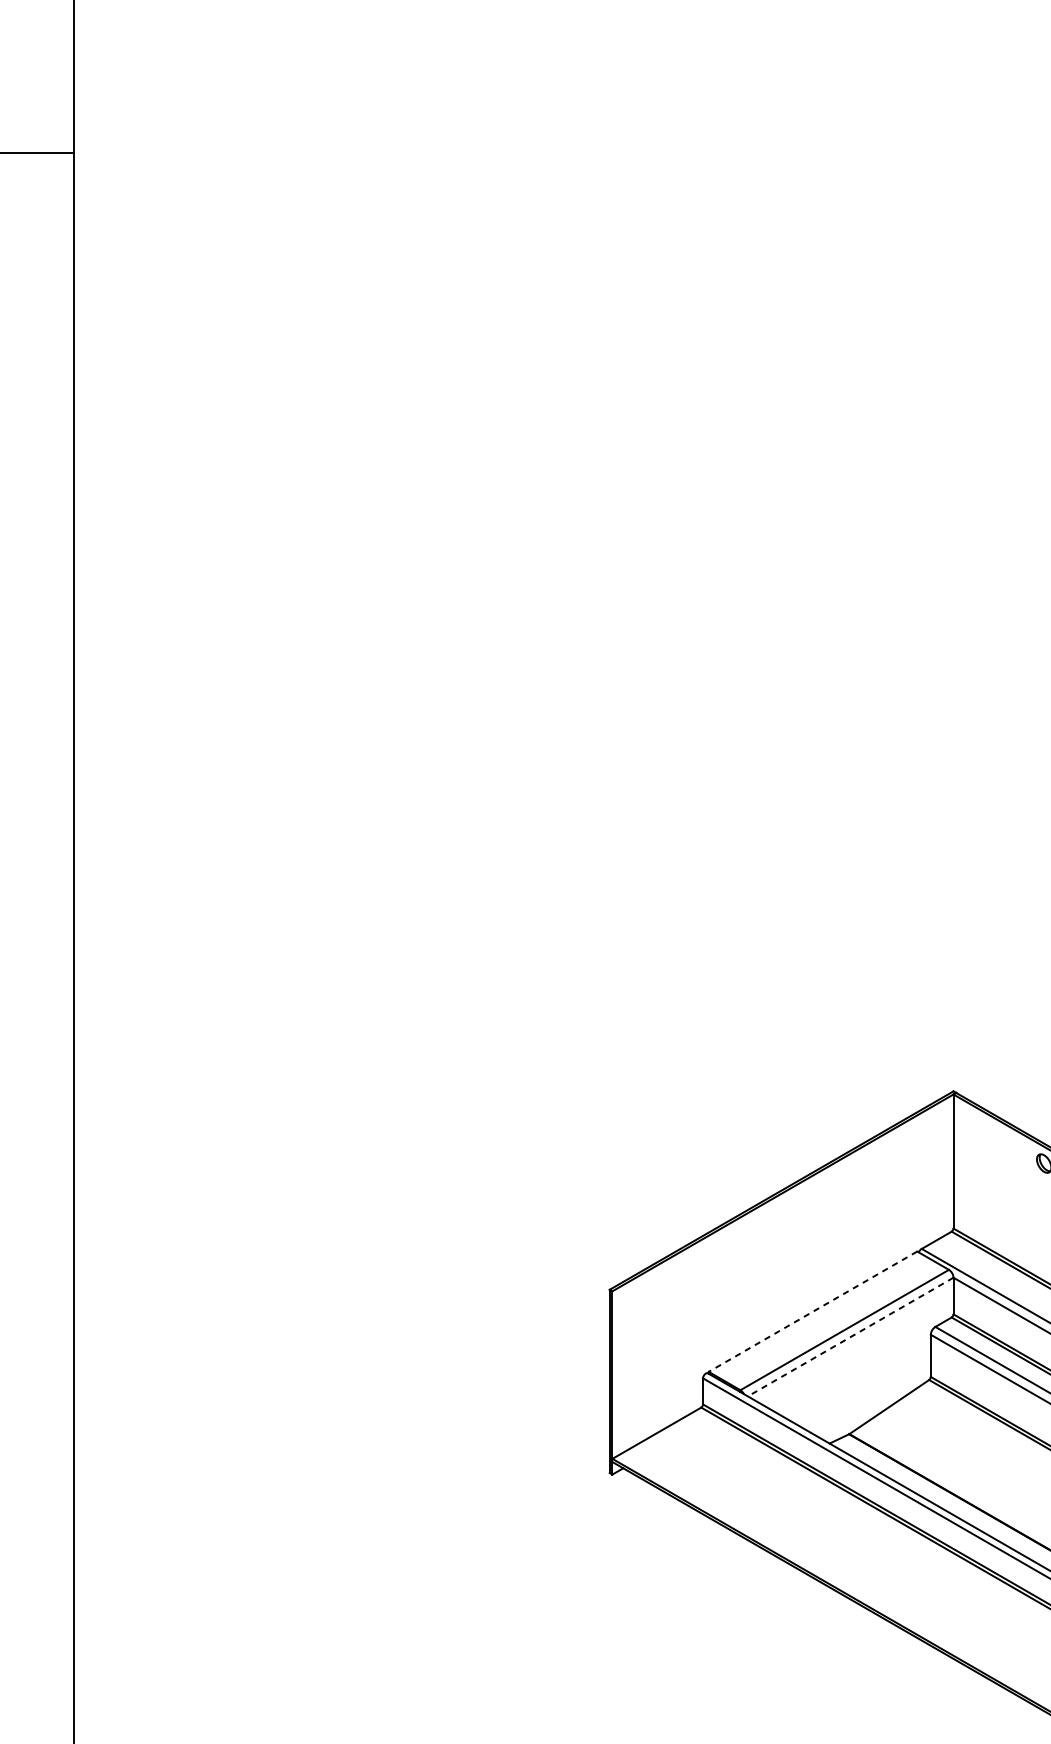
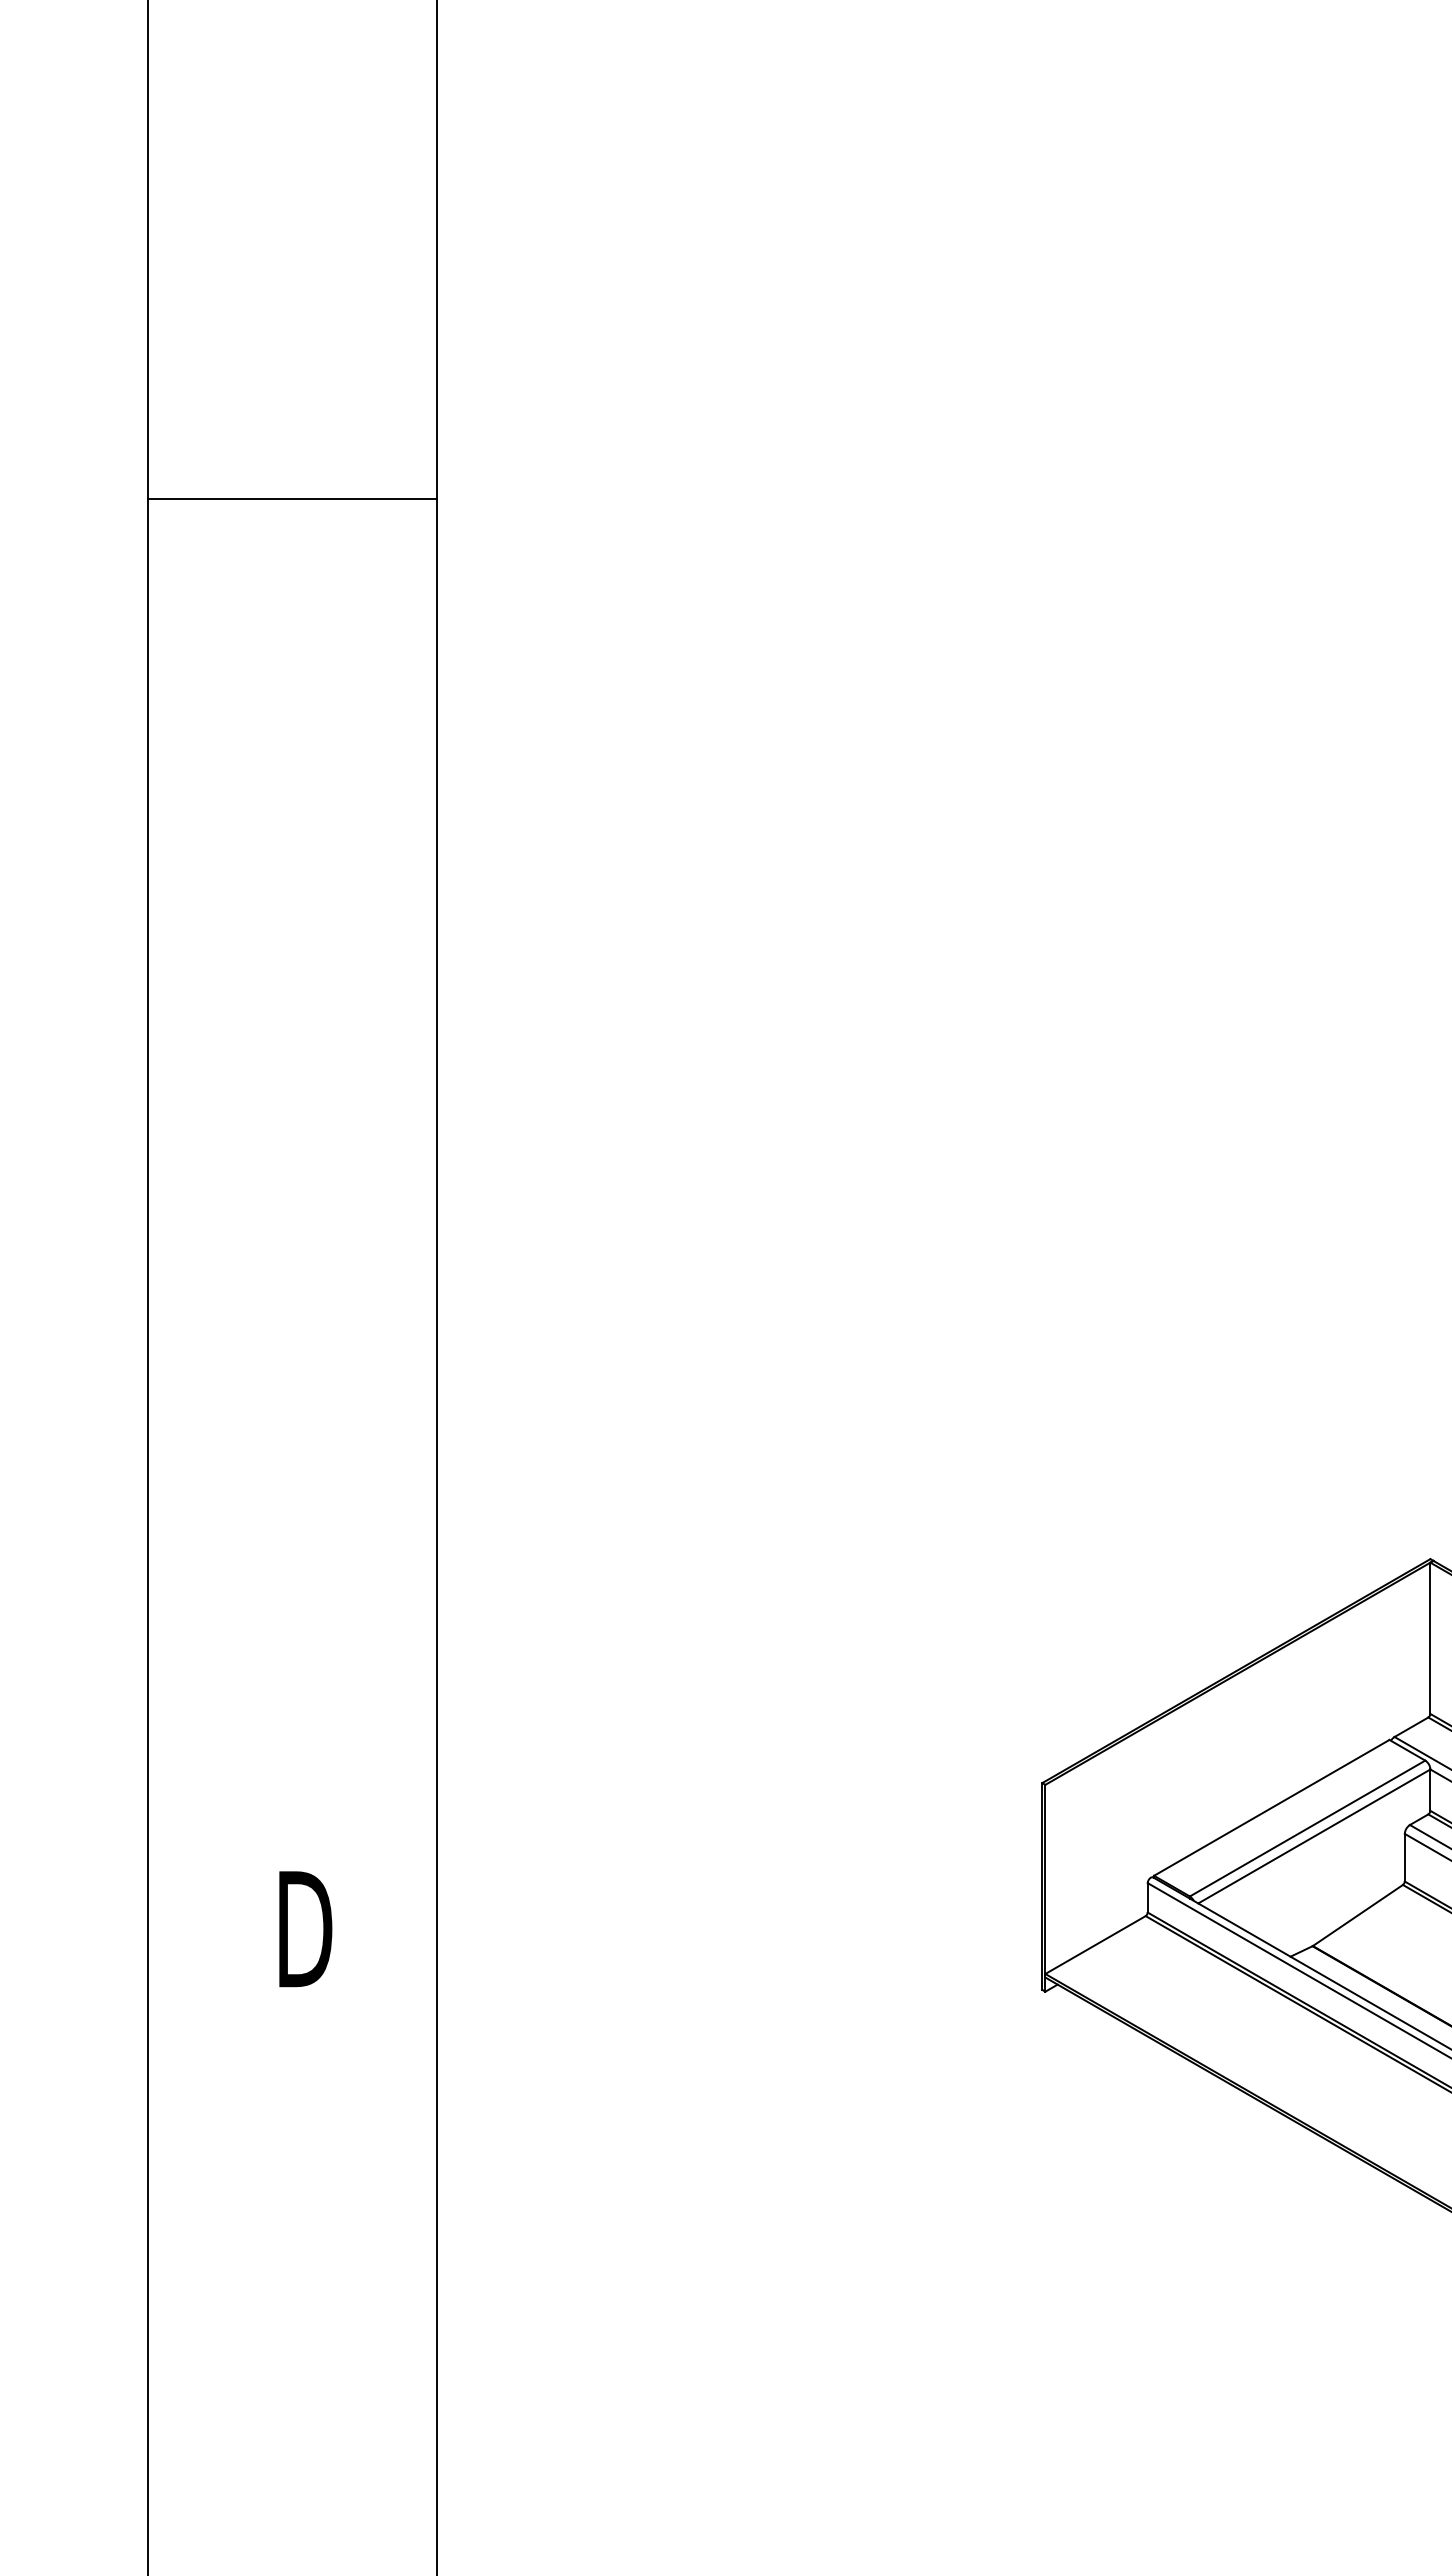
line: (812, 1311) -> (1271, 1807), dashed -> solid
line: (849, 1337) -> (1313, 1836), dashed -> solid

